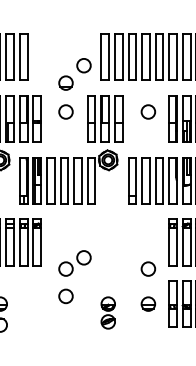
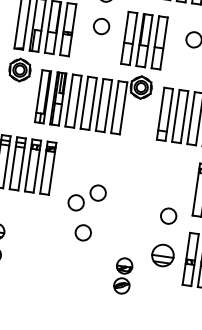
circle: (65, 296) -> (82, 232), moved
part: (148, 303) -> (163, 254), size x1.4
part: (107, 312) -> (122, 275), moved

